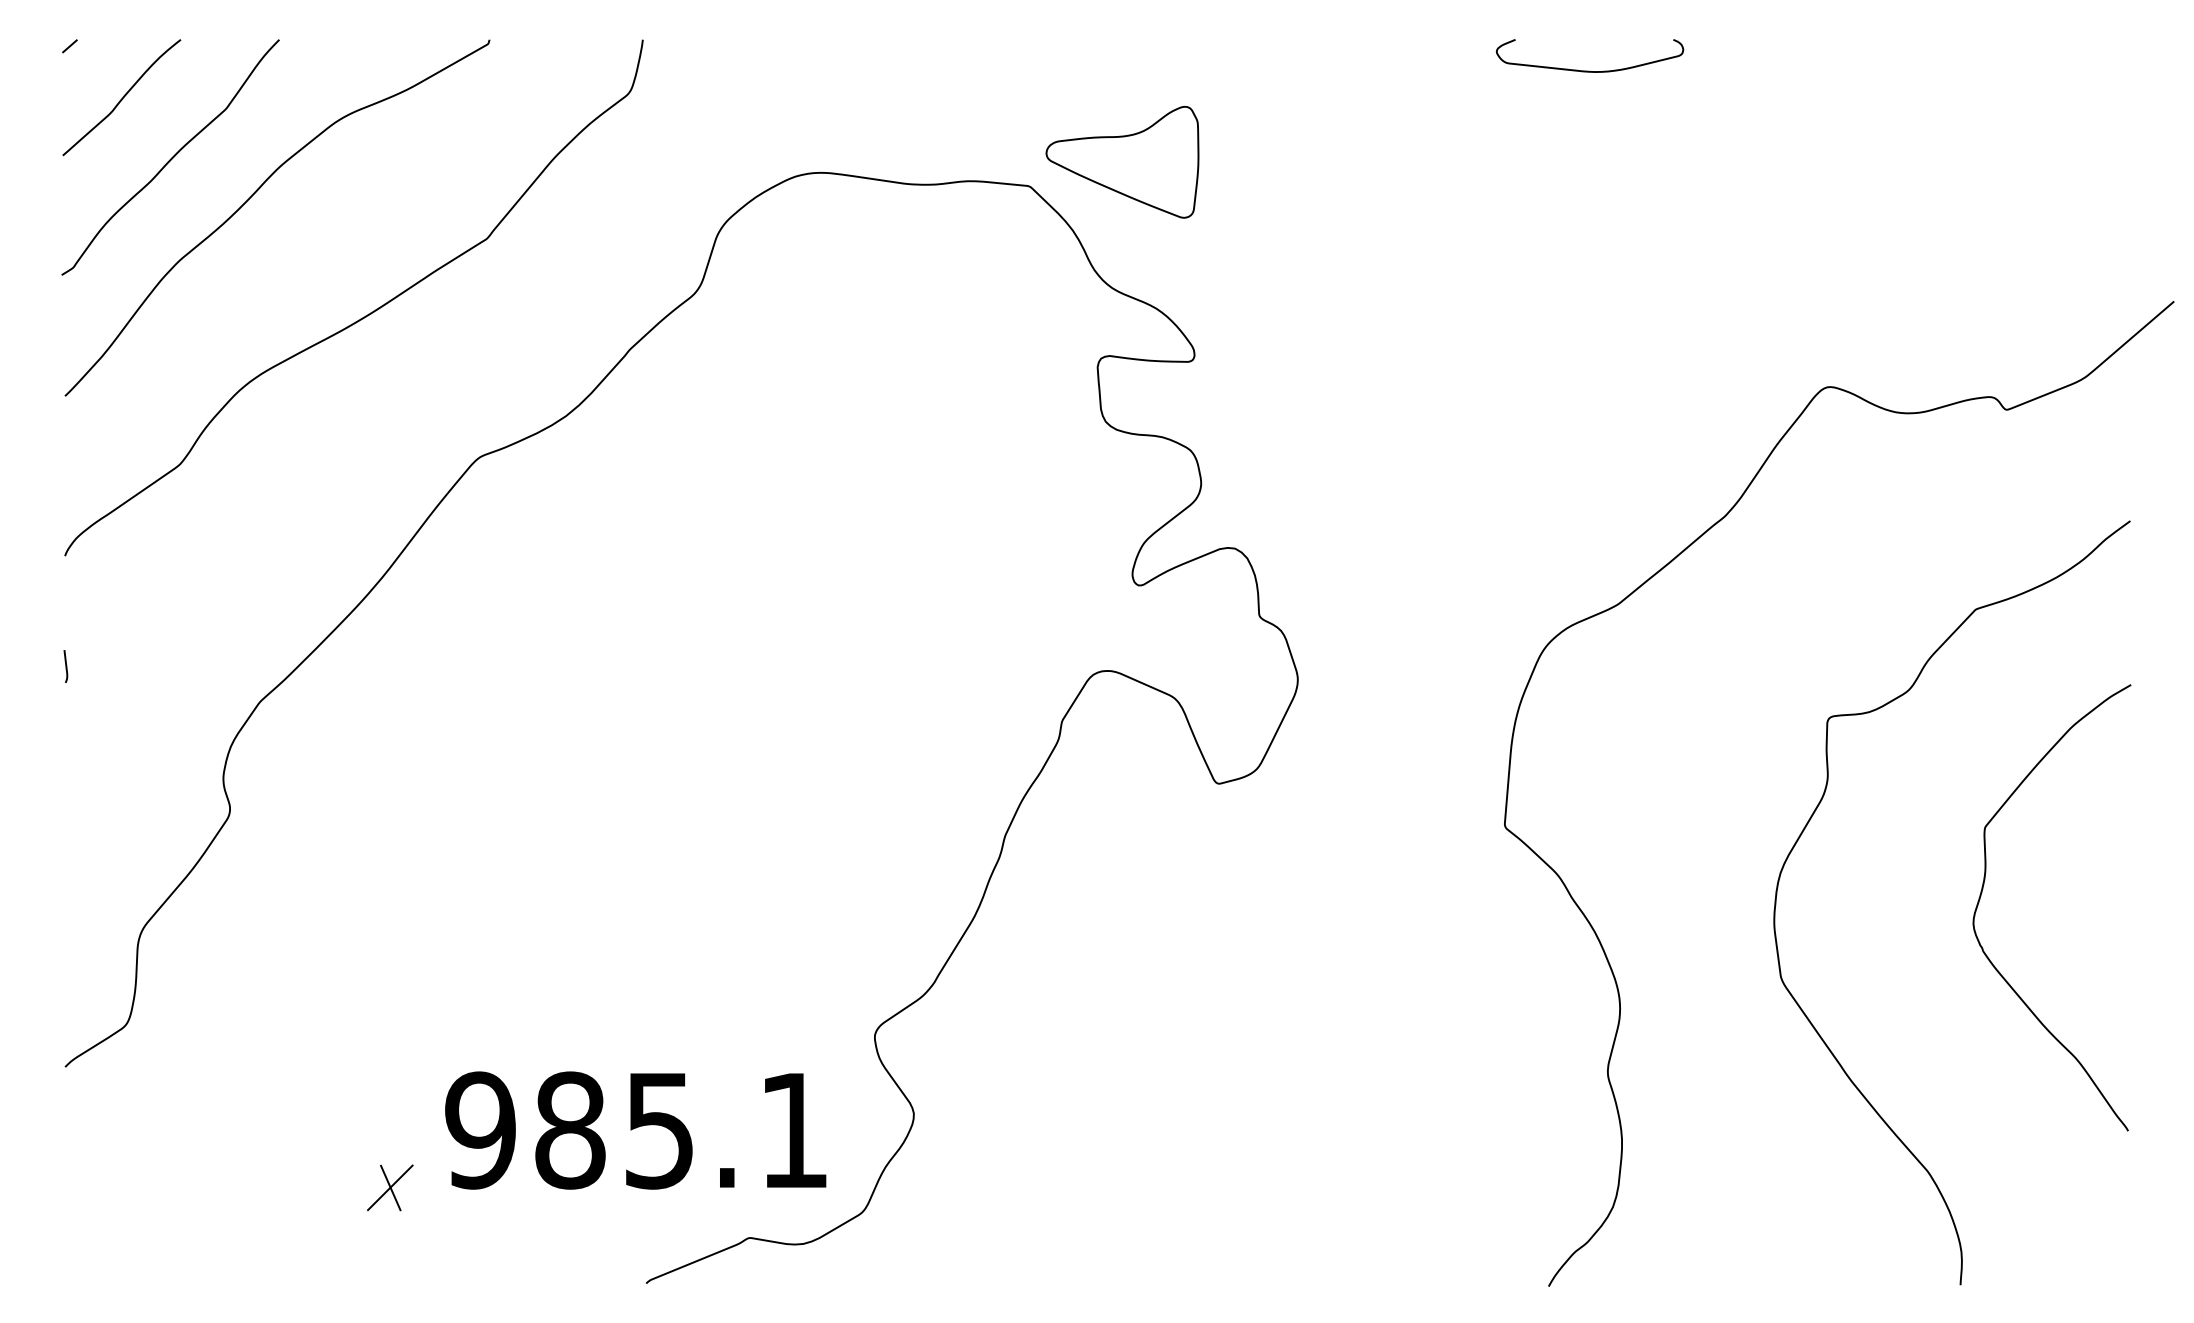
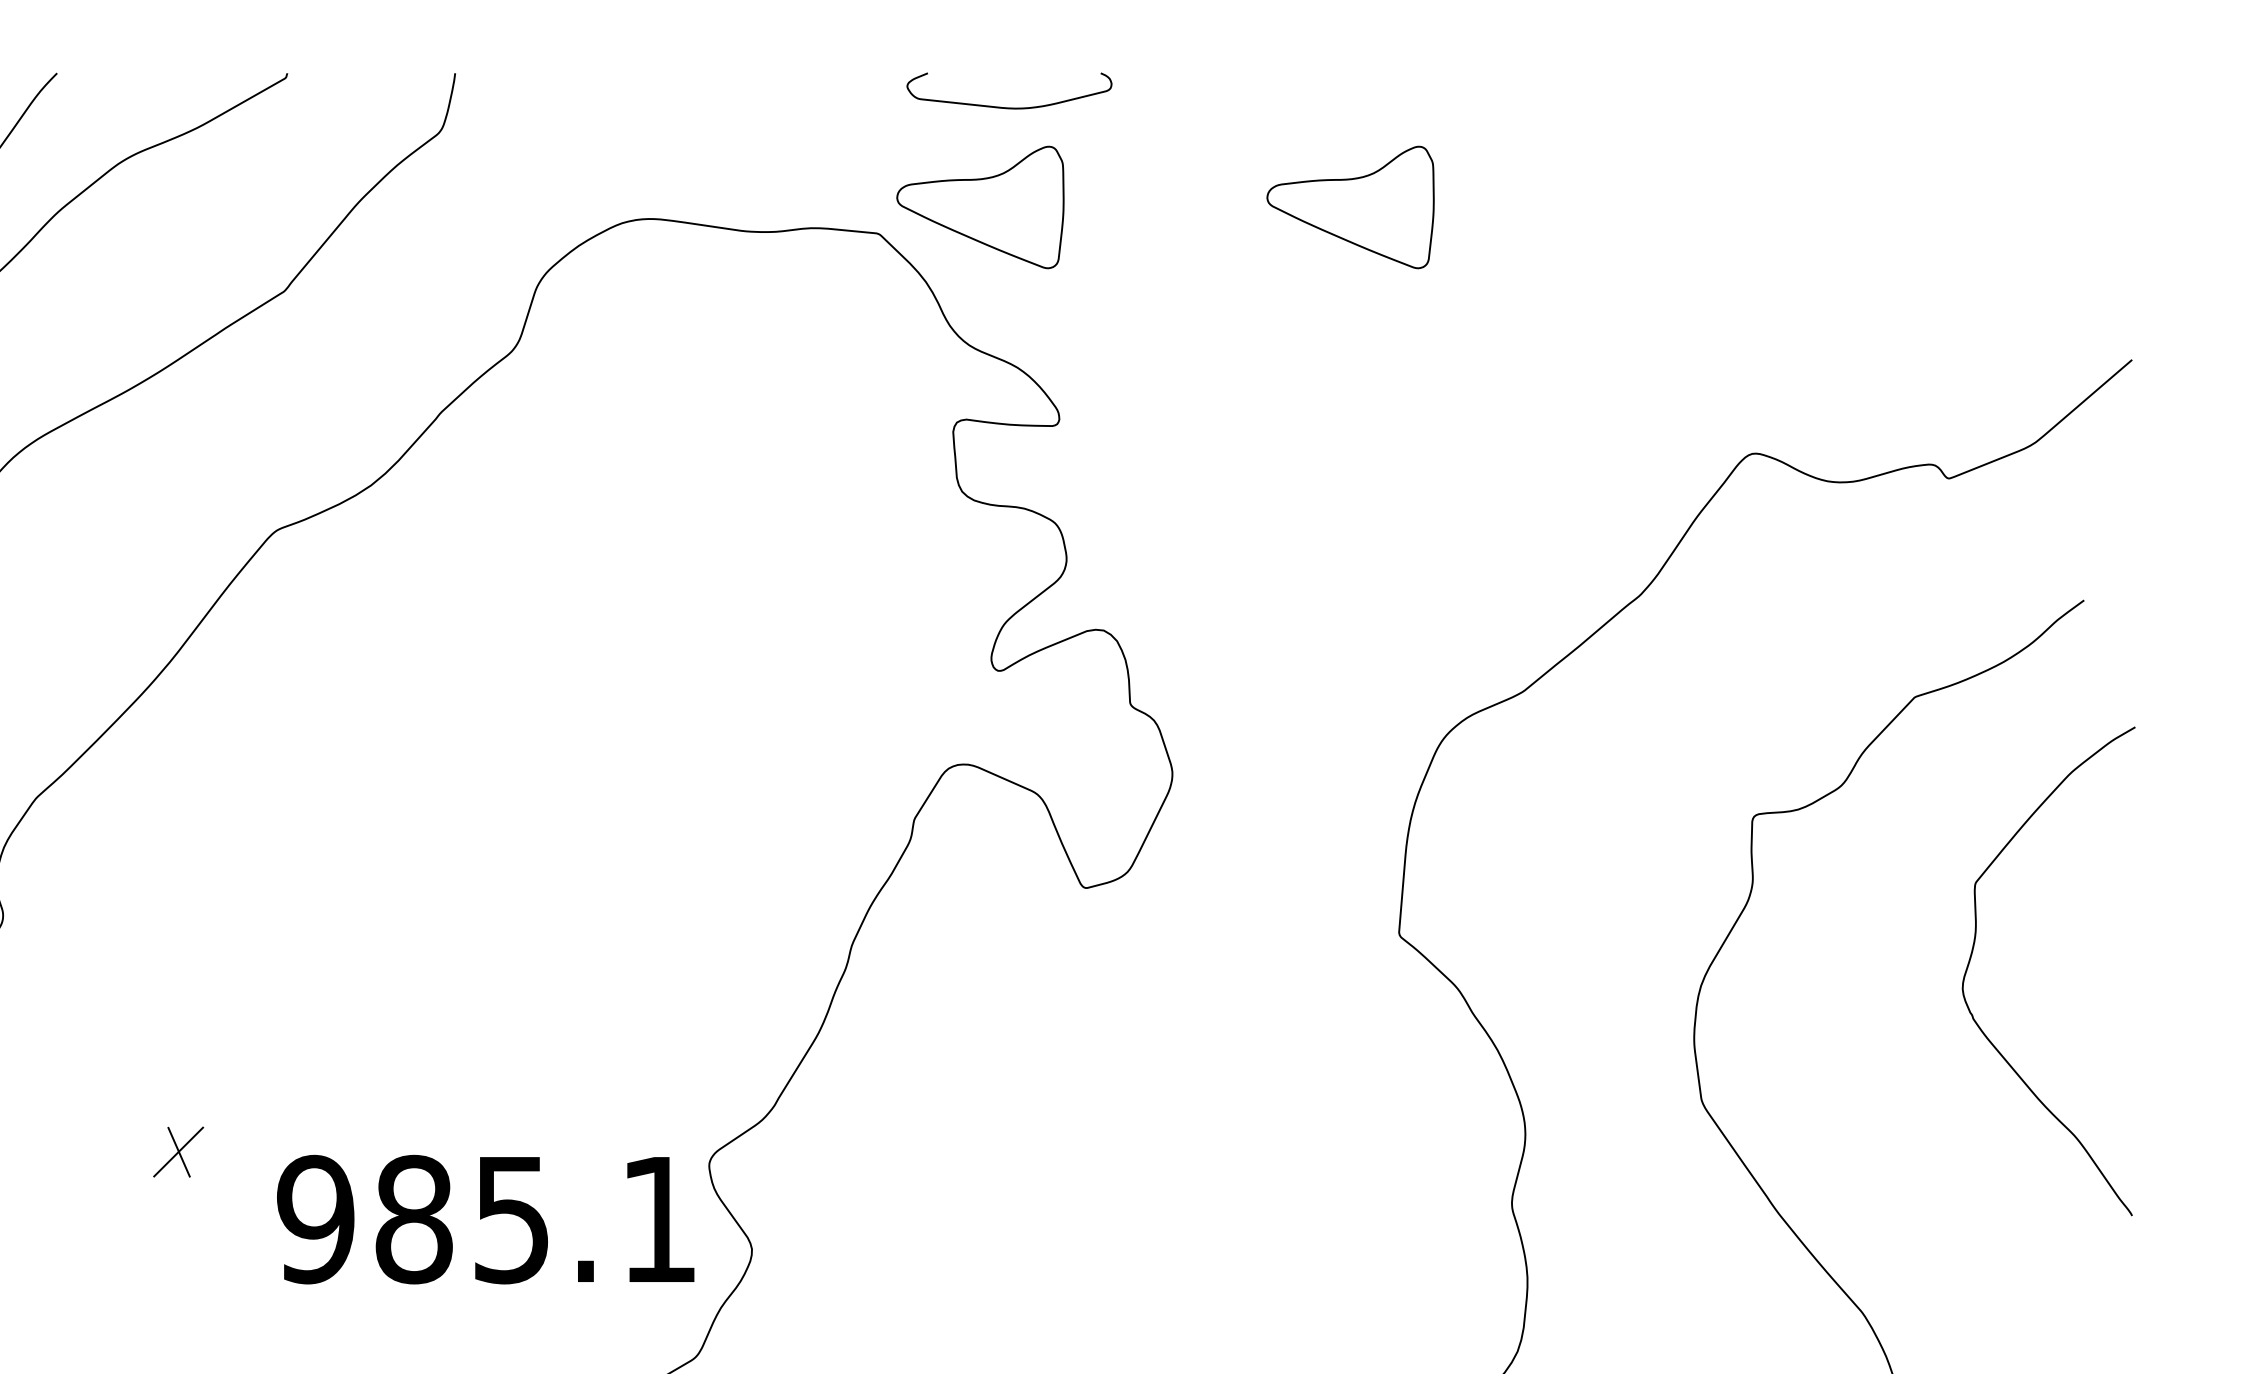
curve: (1589, 70) -> (1008, 106), moved
part: (1460, 162) -> (1350, 207), added
curve: (1983, 889) -> (1973, 951), moved
text: (635, 1130) -> (485, 1219), moved
part: (390, 1187) -> (178, 1151), moved

